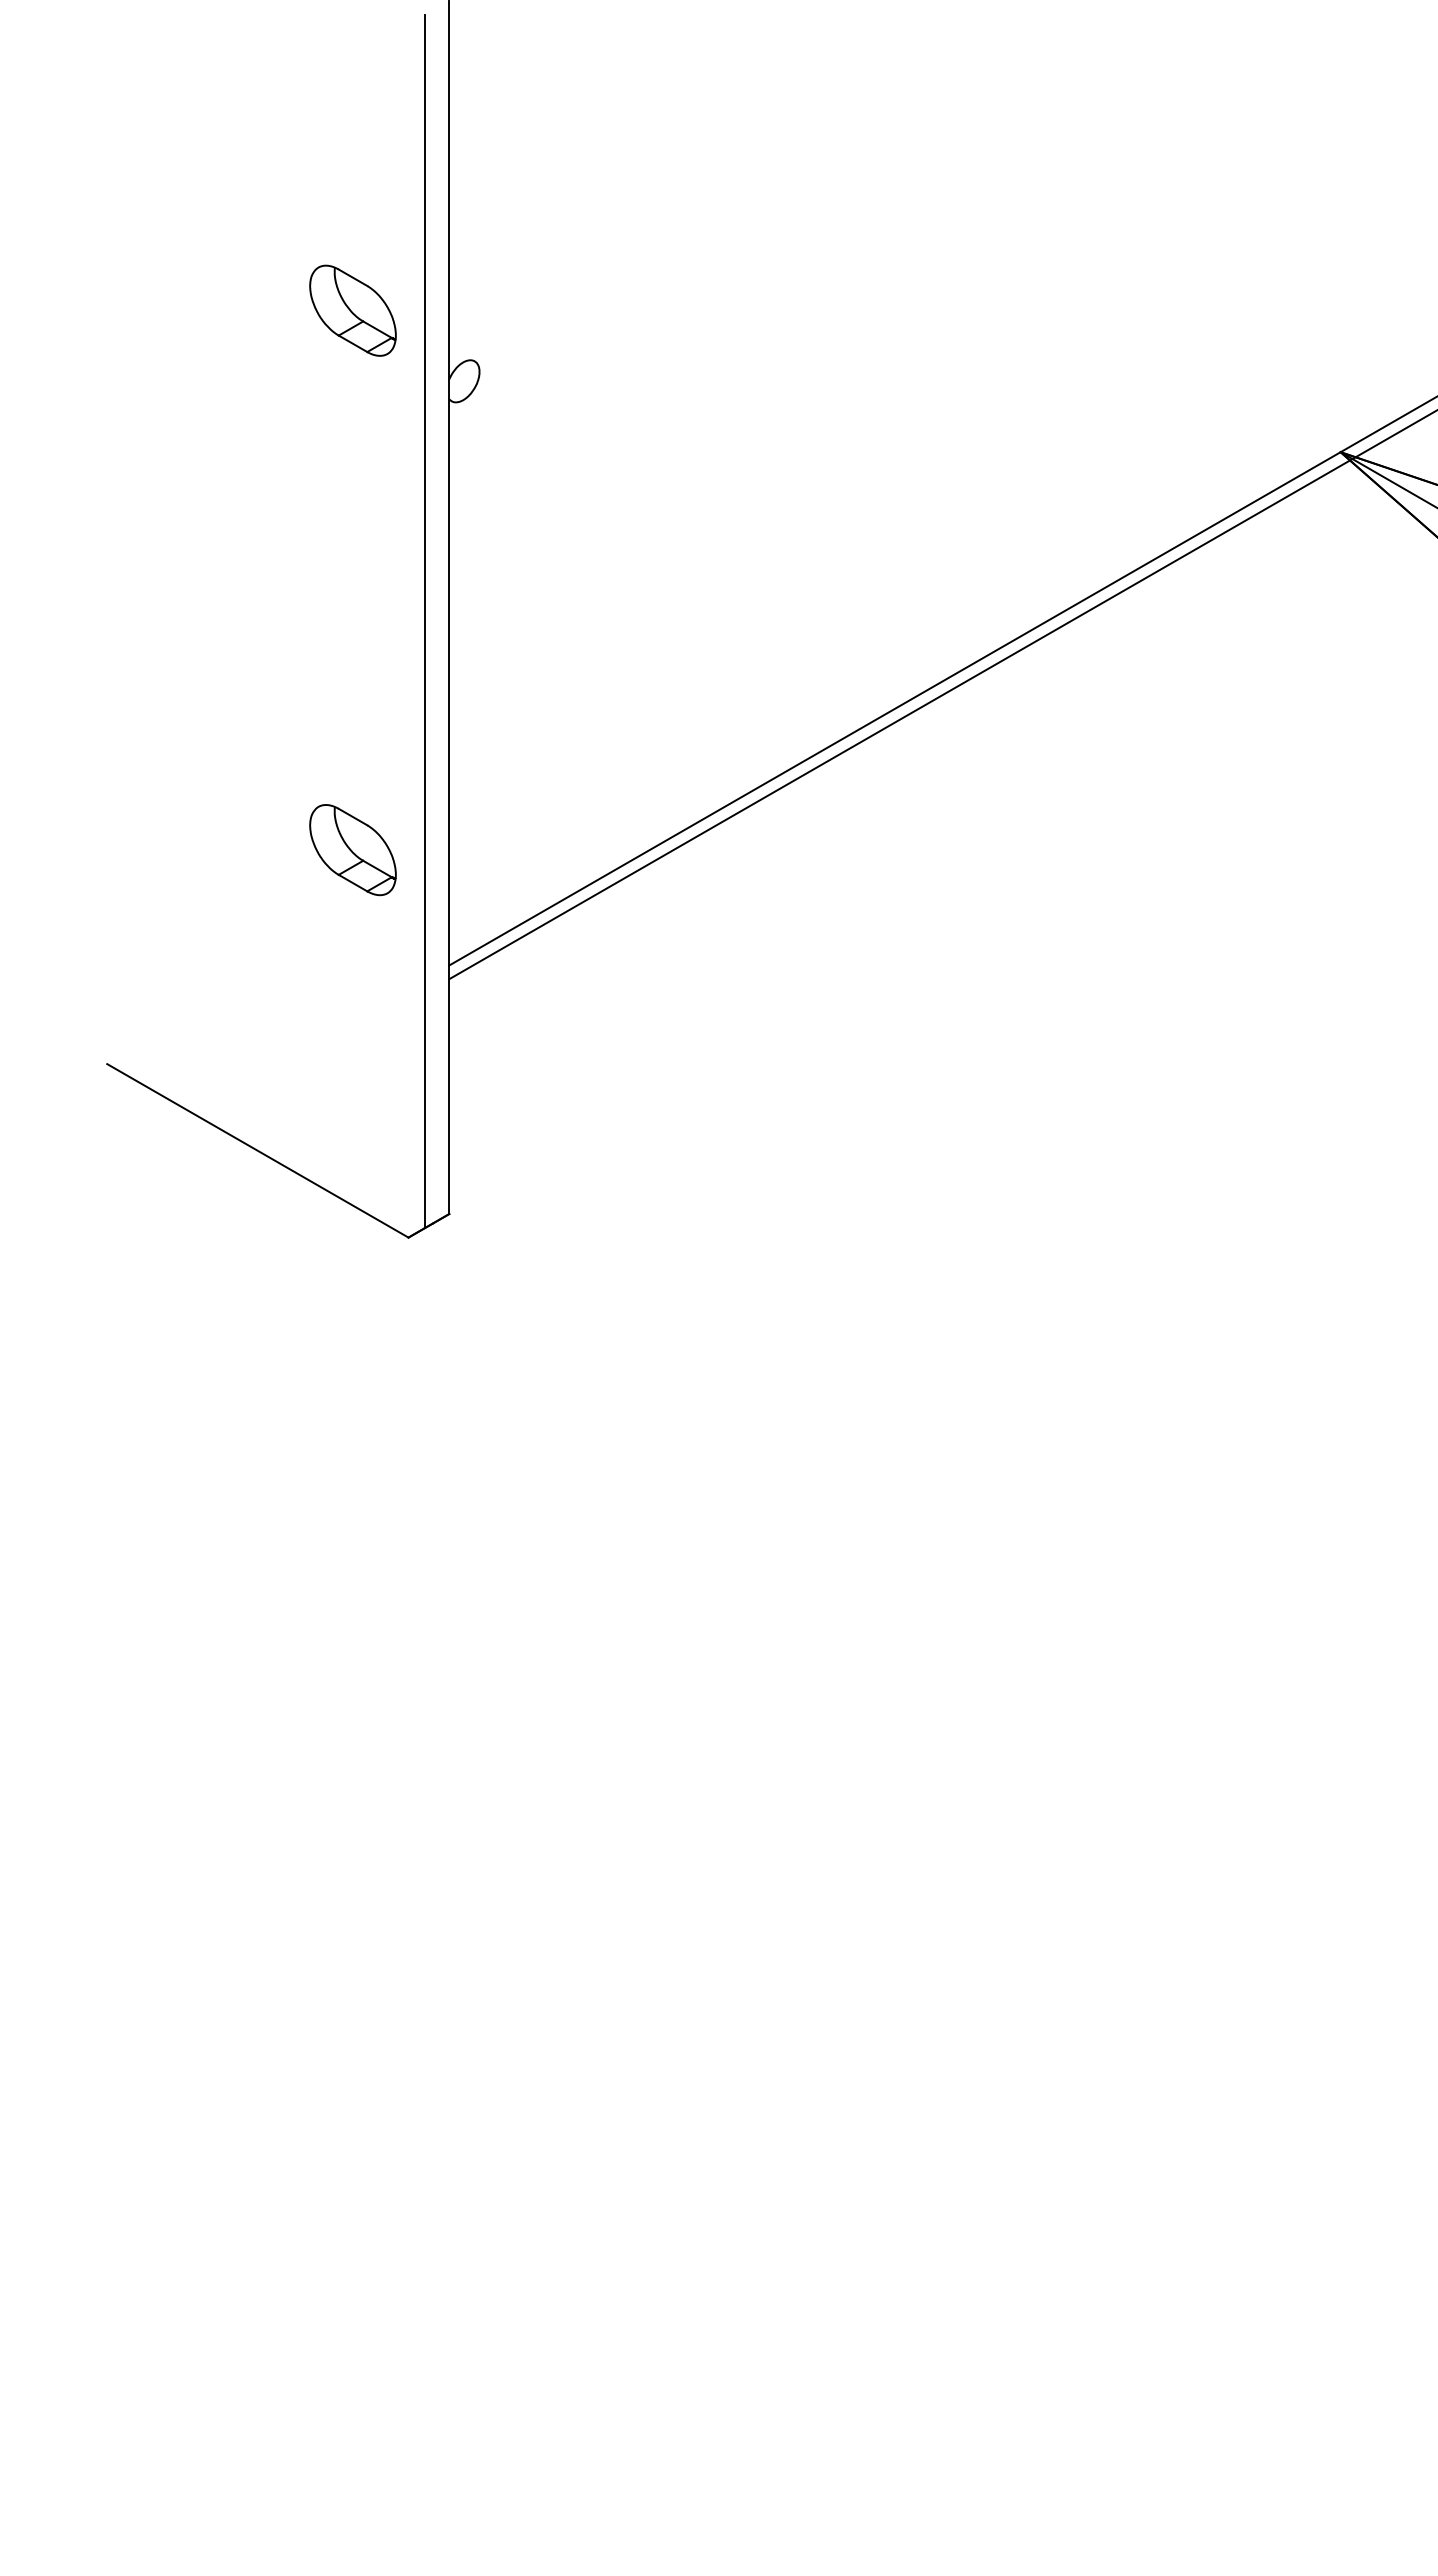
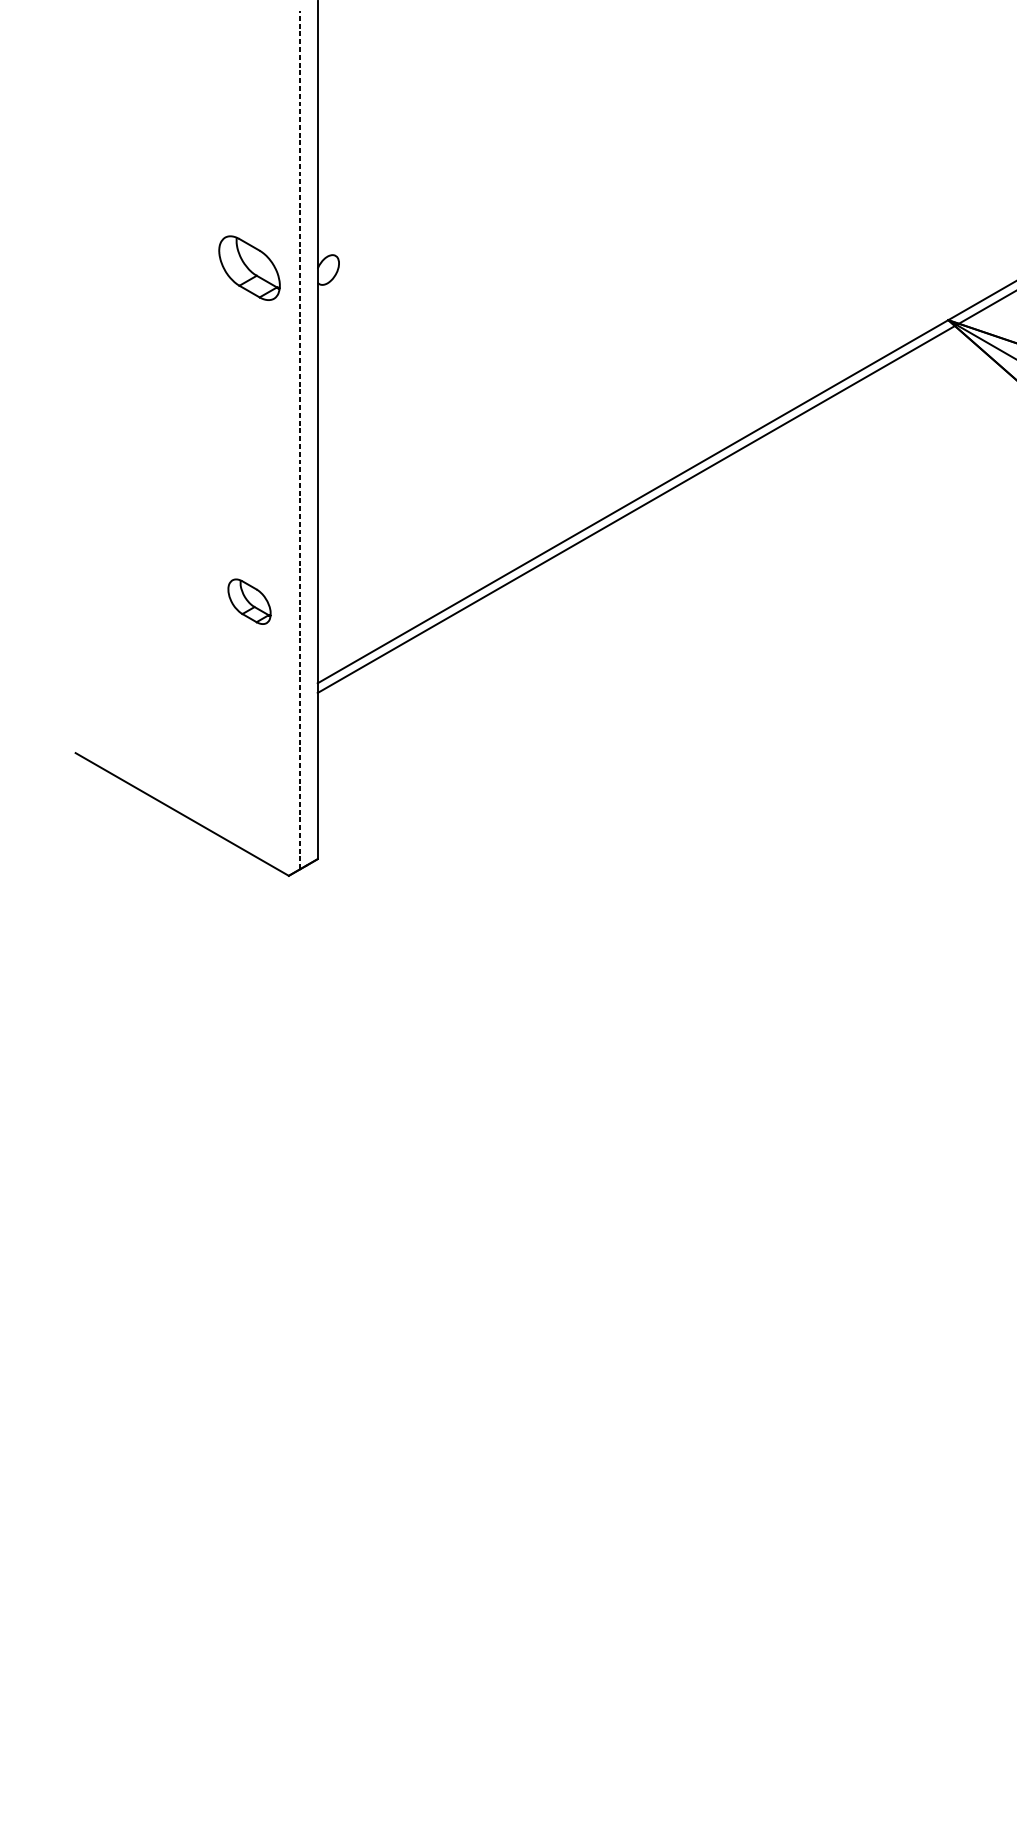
part: (352, 310) -> (249, 268), moved
line: (424, 621) -> (300, 439), solid -> dashed
part: (352, 850) -> (249, 601), size x0.7

